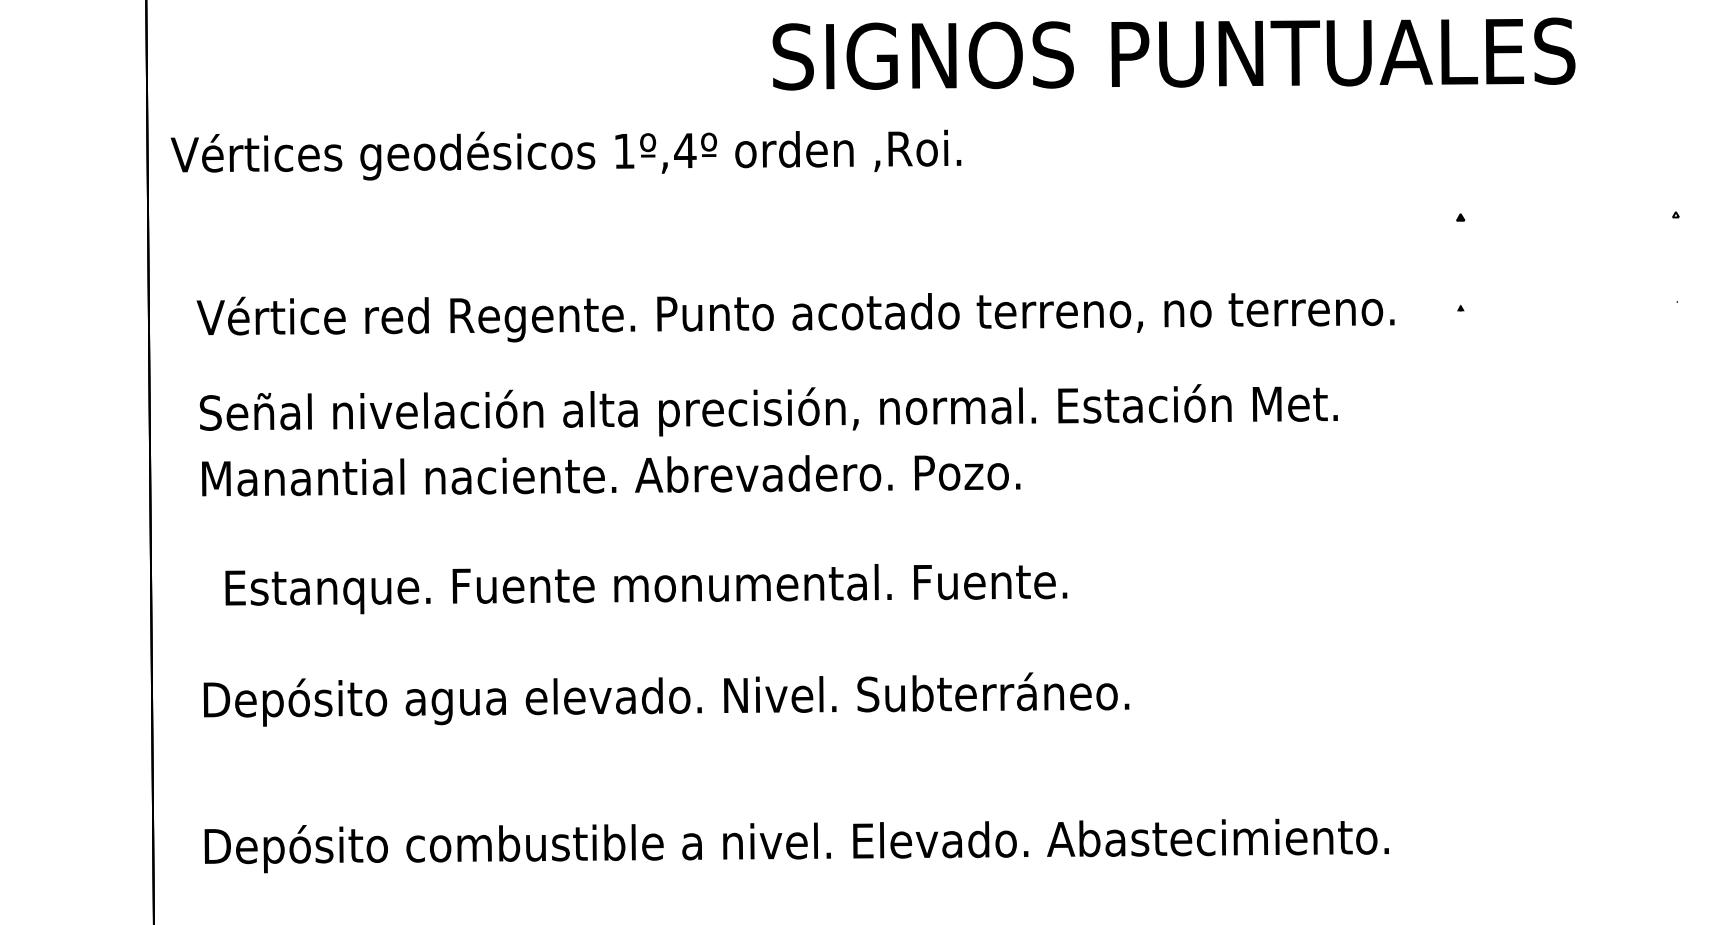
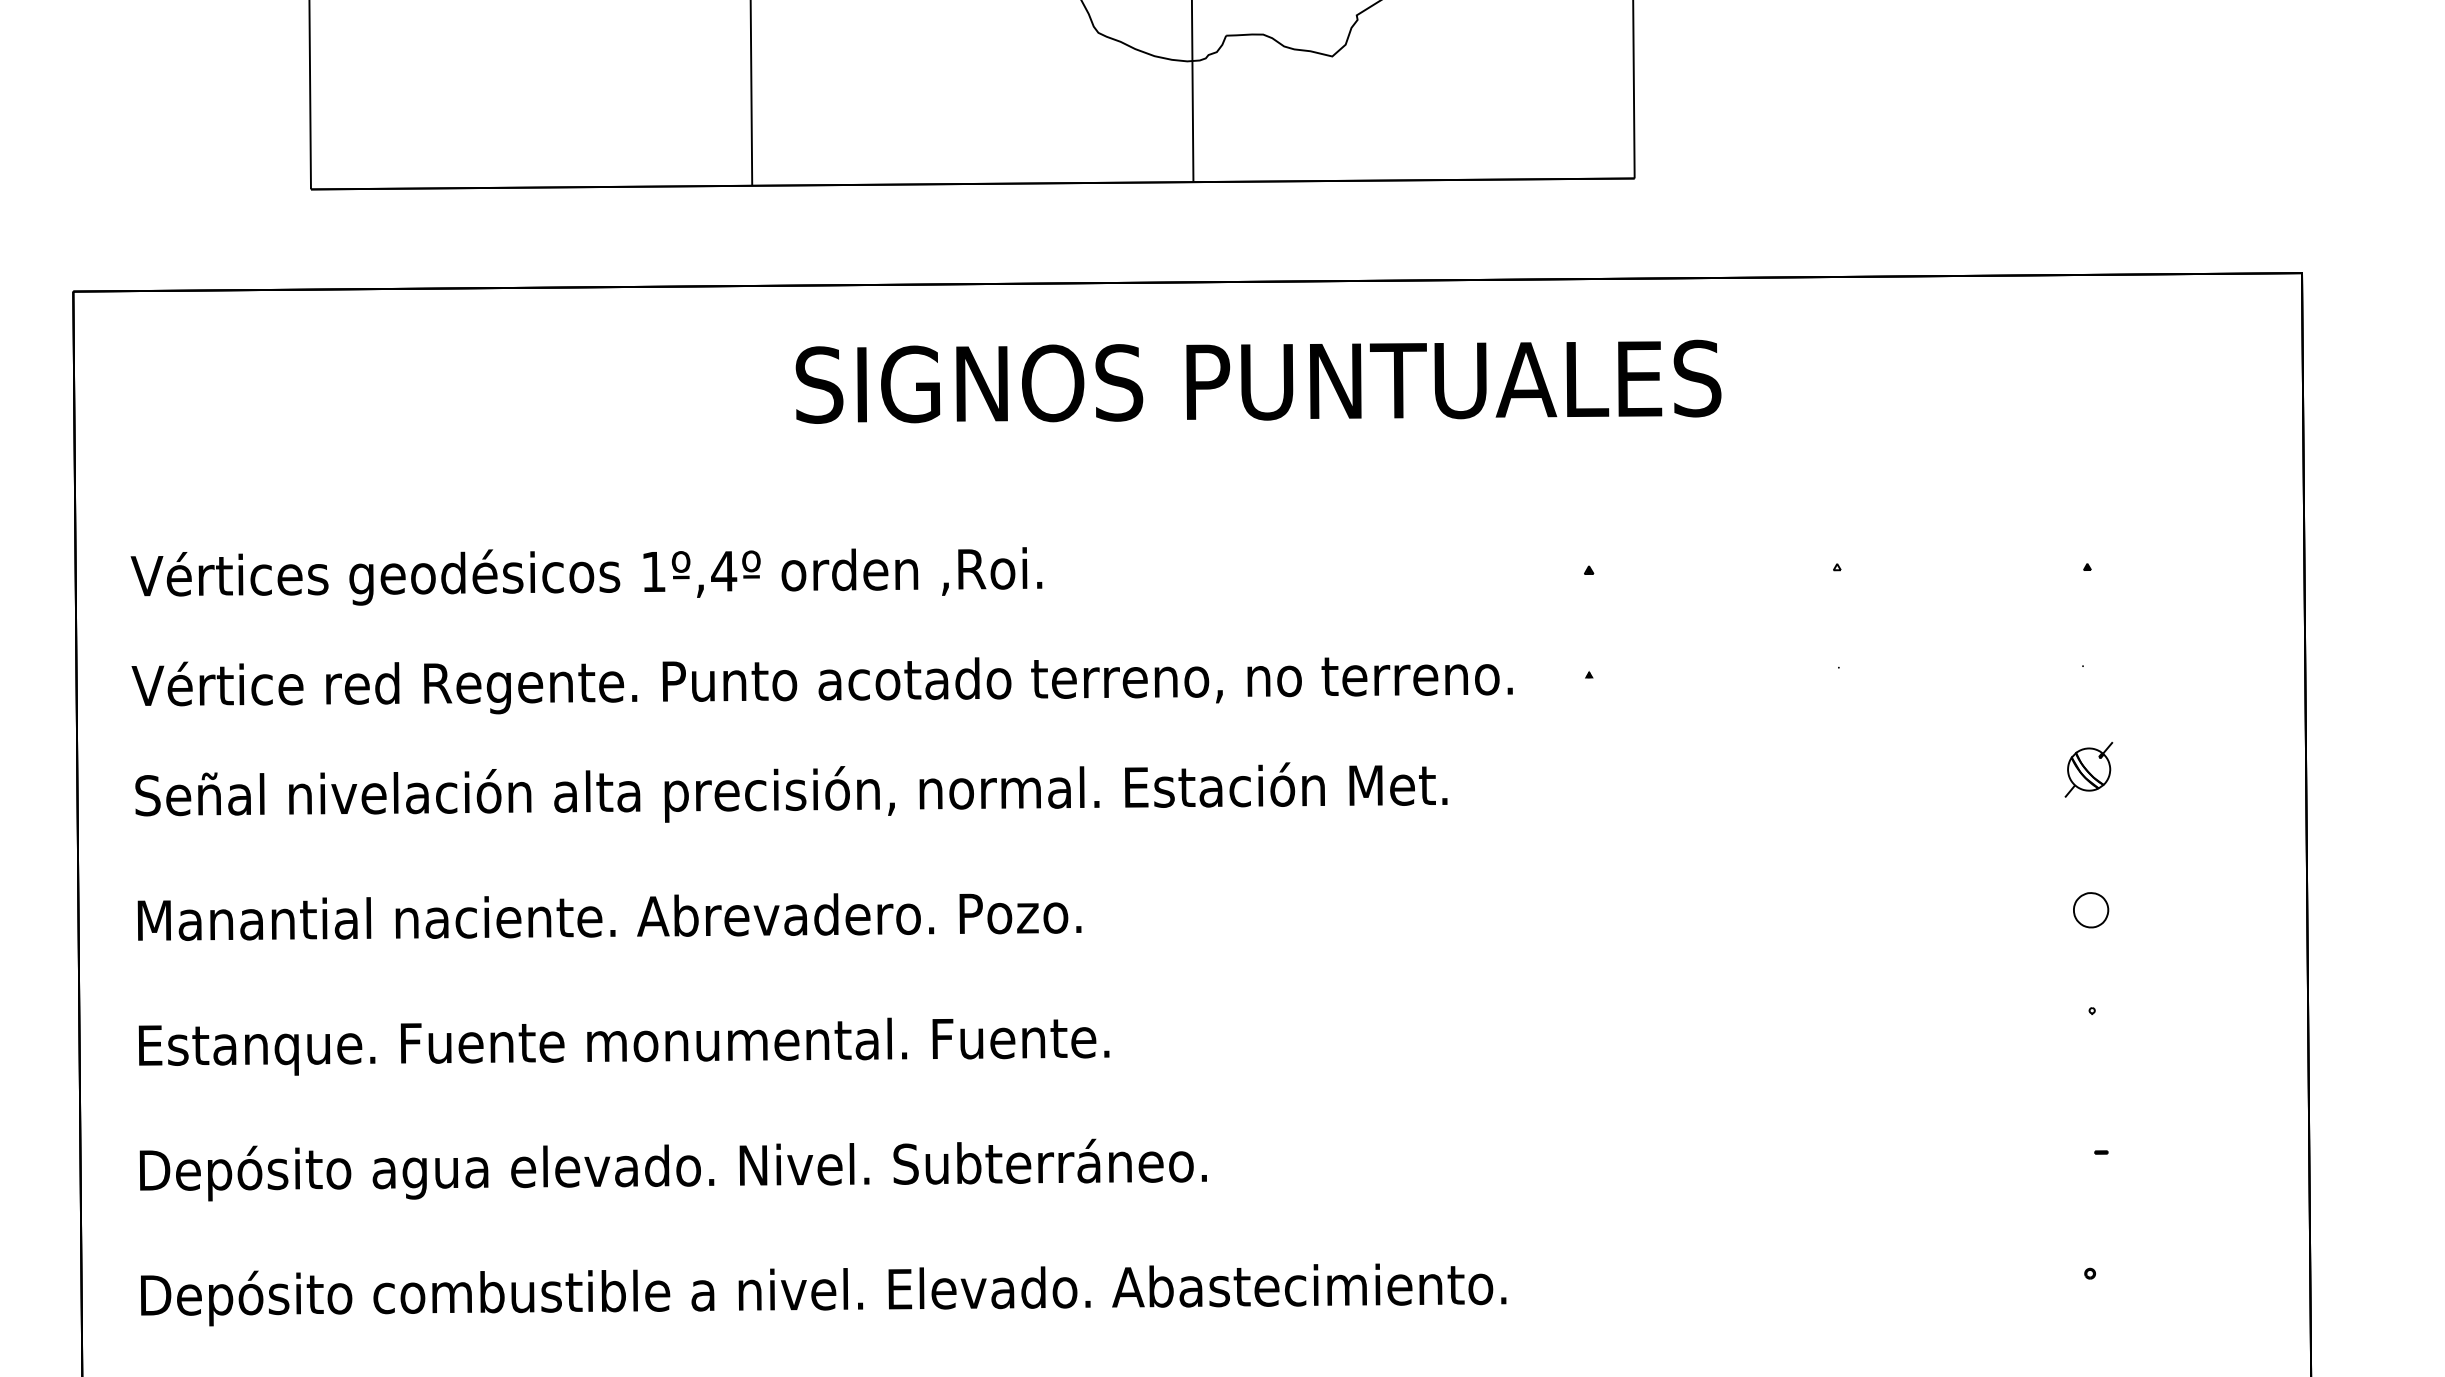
text: (565, 155) -> (586, 576), moved
text: (611, 475) -> (609, 916), moved
text: (645, 588) -> (623, 1046), moved
text: (665, 699) -> (672, 1169), moved

